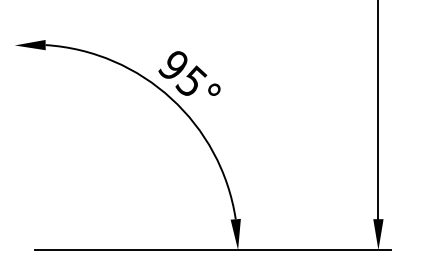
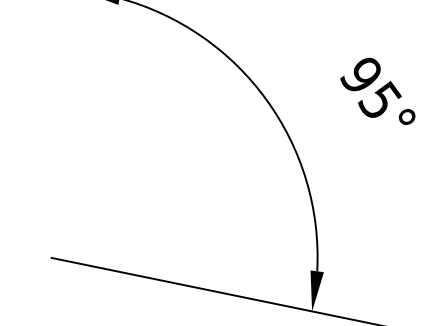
text: (189, 73) -> (379, 89), moved

